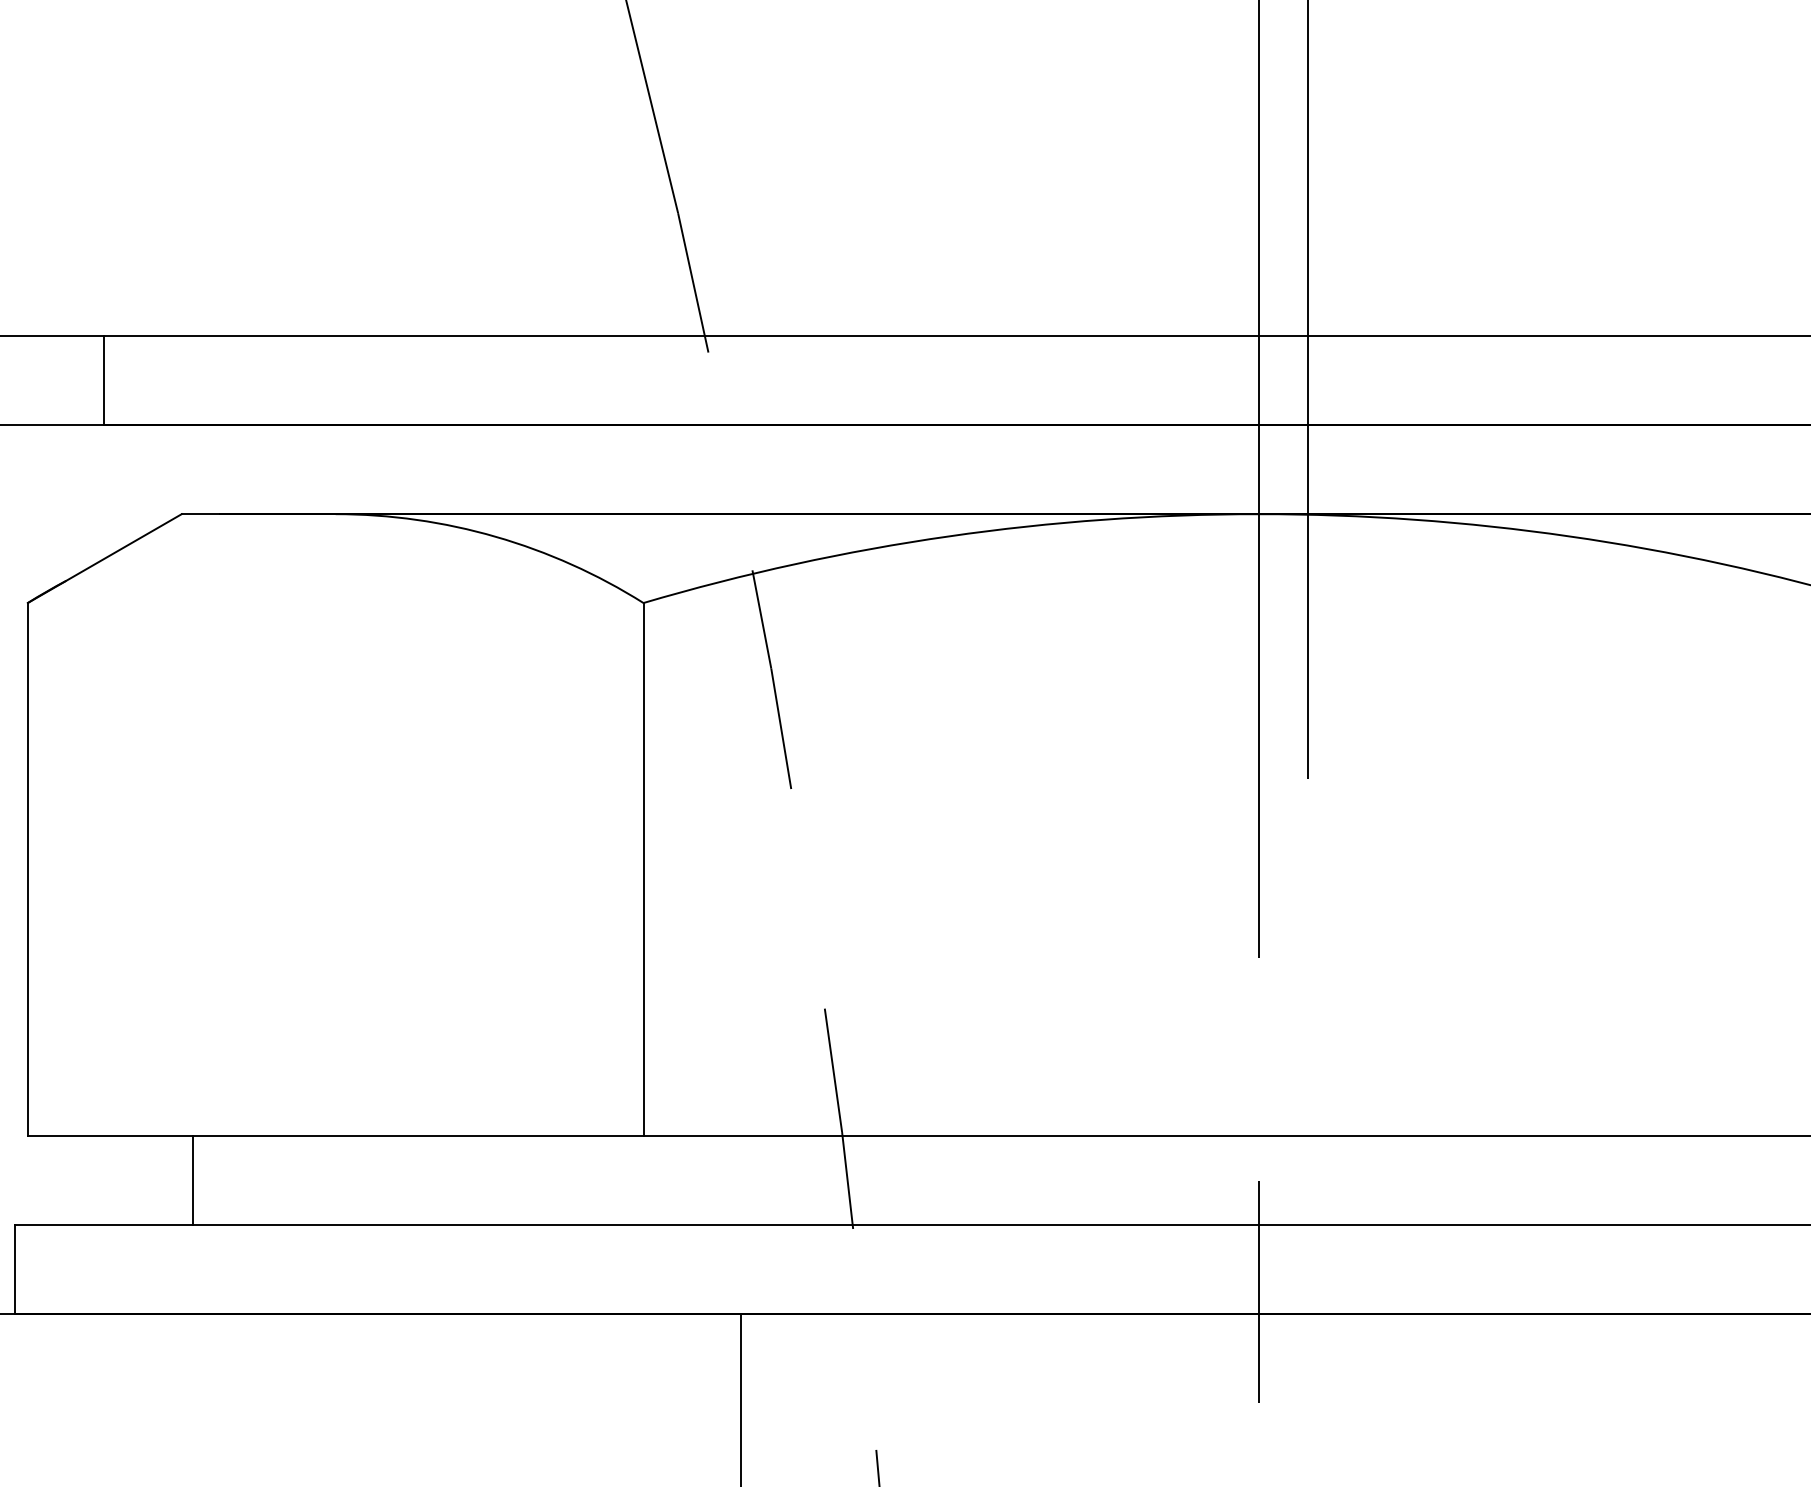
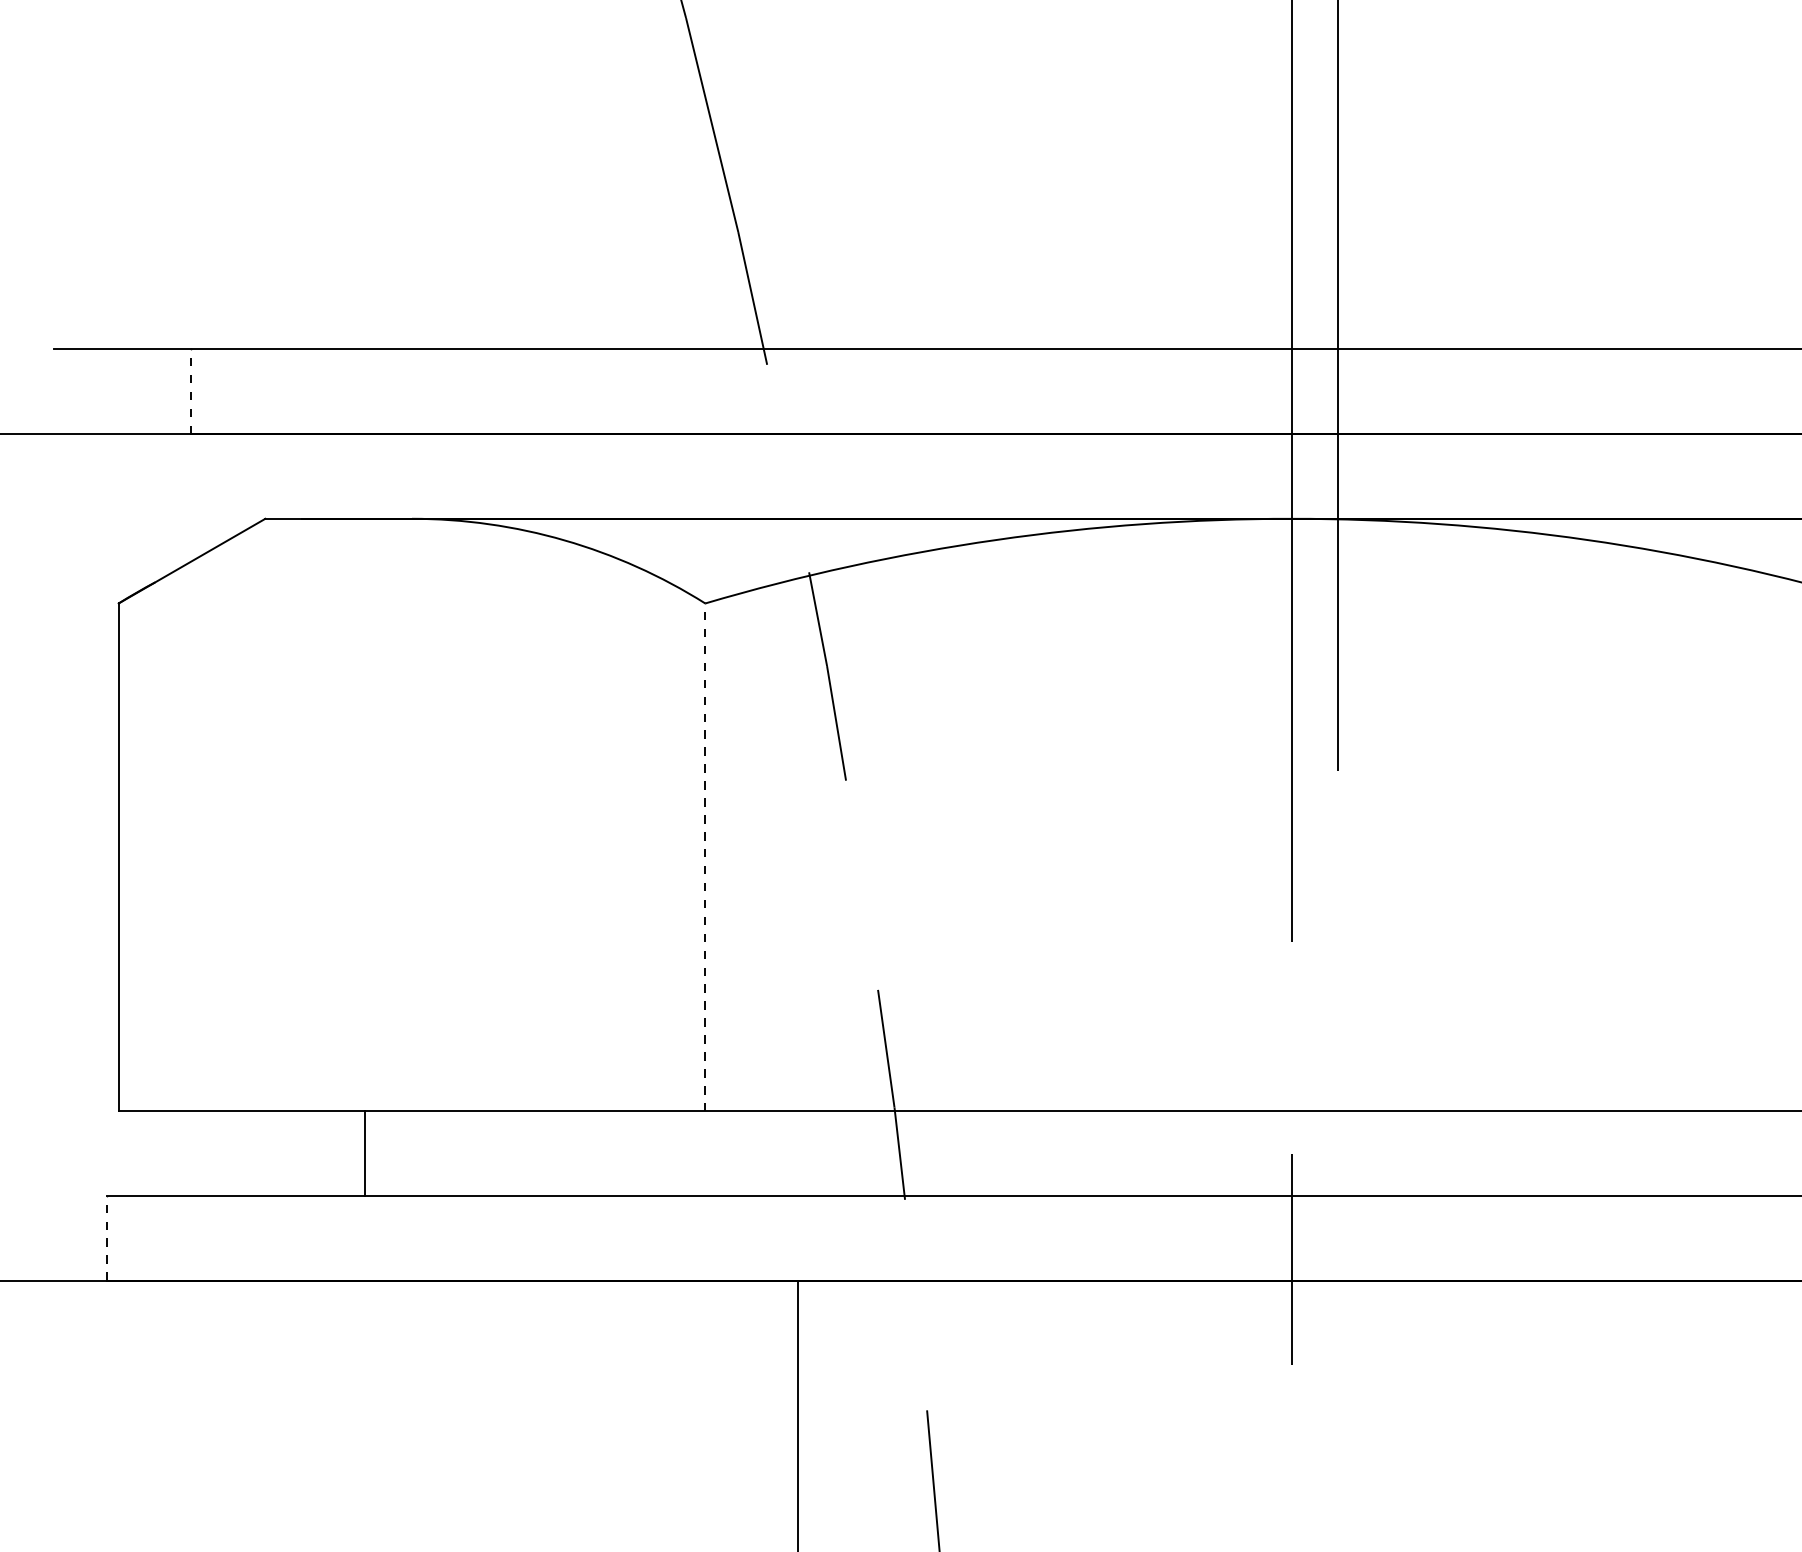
line: (104, 380) -> (191, 391), solid -> dashed
line: (643, 869) -> (705, 857), solid -> dashed
line: (192, 1180) -> (364, 1153), moved
line: (14, 1268) -> (106, 1237), solid -> dashed

